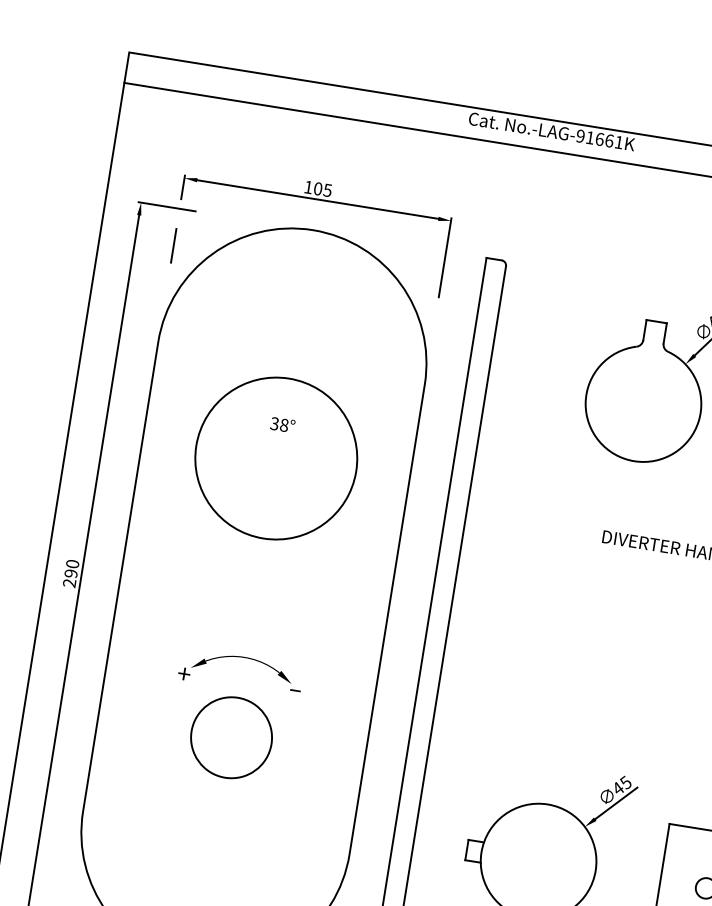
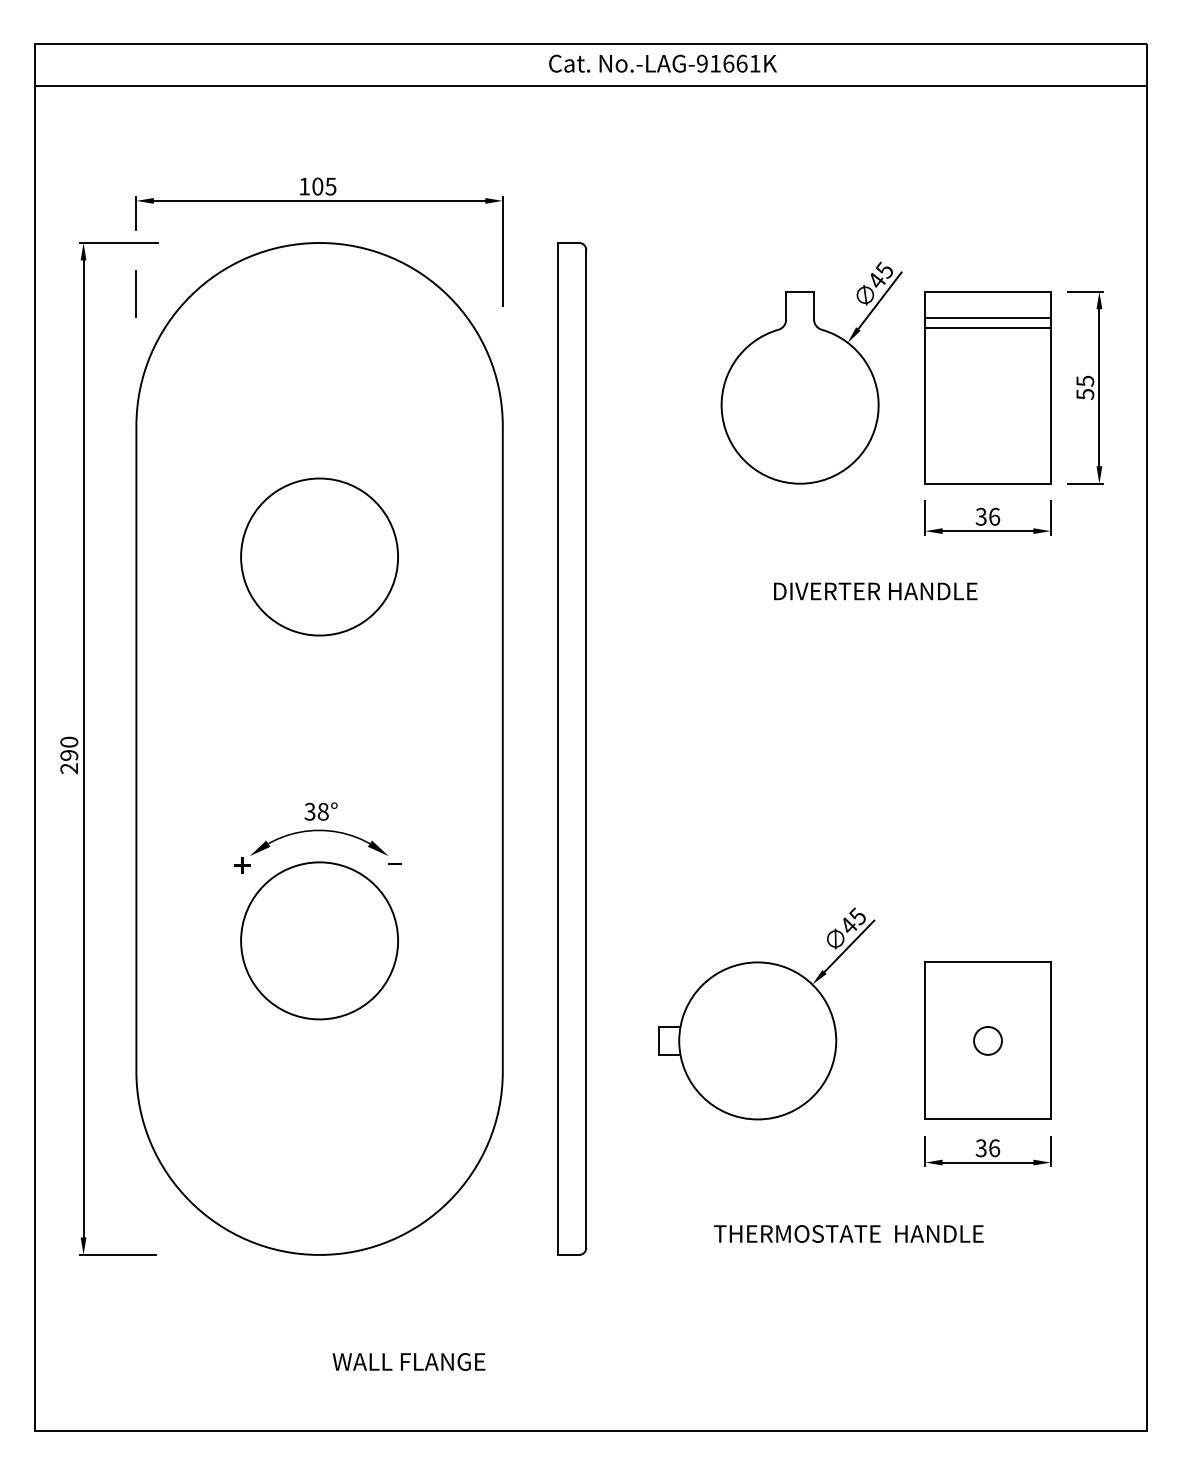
text: (551, 131) -> (662, 63), moved
text: (282, 424) -> (320, 811), moved
circle: (276, 458) -> (319, 556), size x0.71
circle: (231, 737) -> (319, 940), size x1.43

